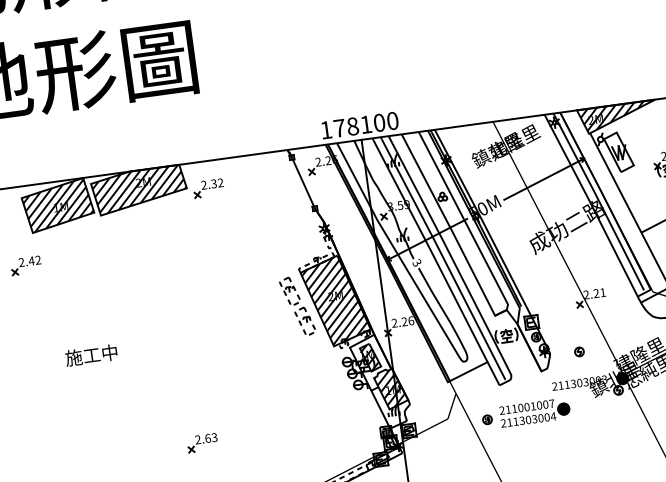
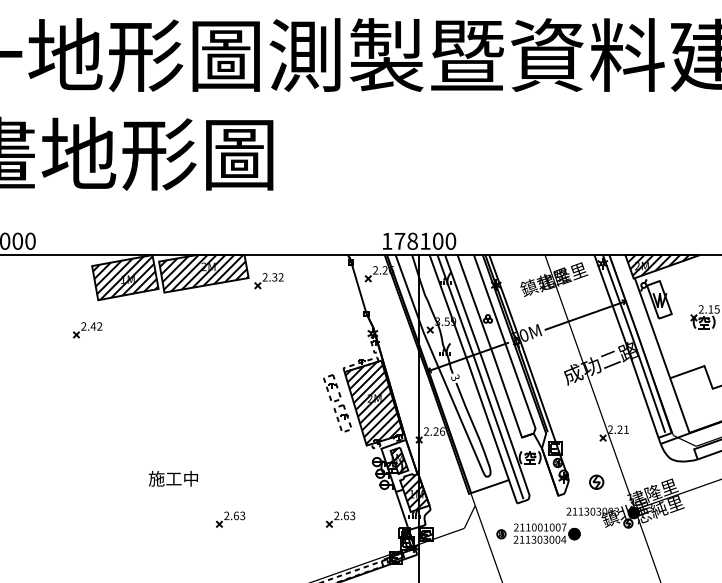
part: (579, 352) -> (596, 482), size x1.6
text: (91, 355) -> (173, 478), moved
part: (317, 427) -> (340, 519), added

